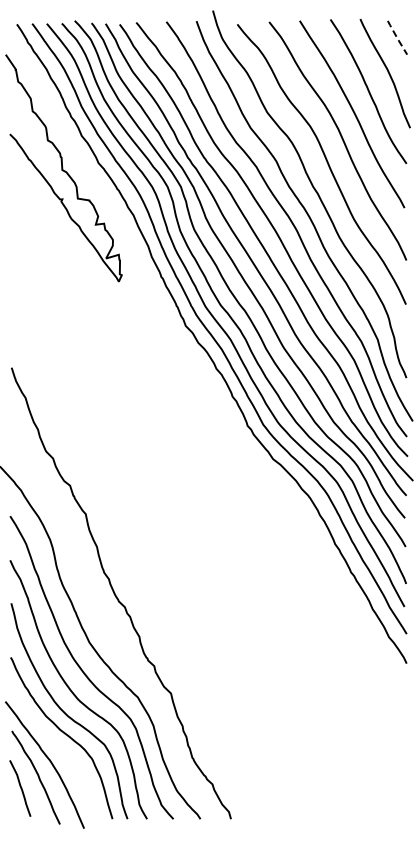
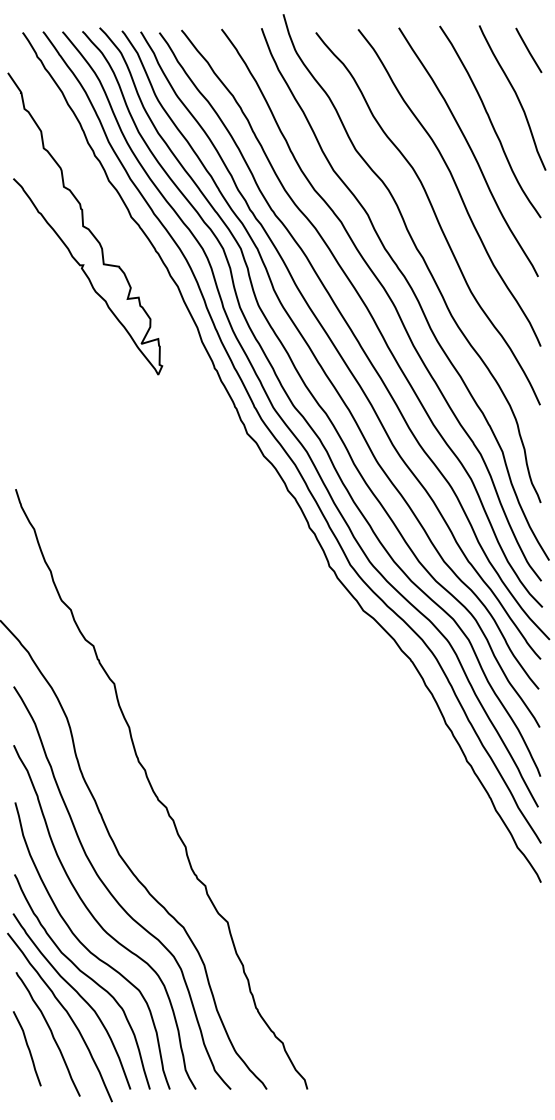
line: (397, 38) -> (528, 51), dashed -> solid
curve: (57, 747) -> (76, 994), added

